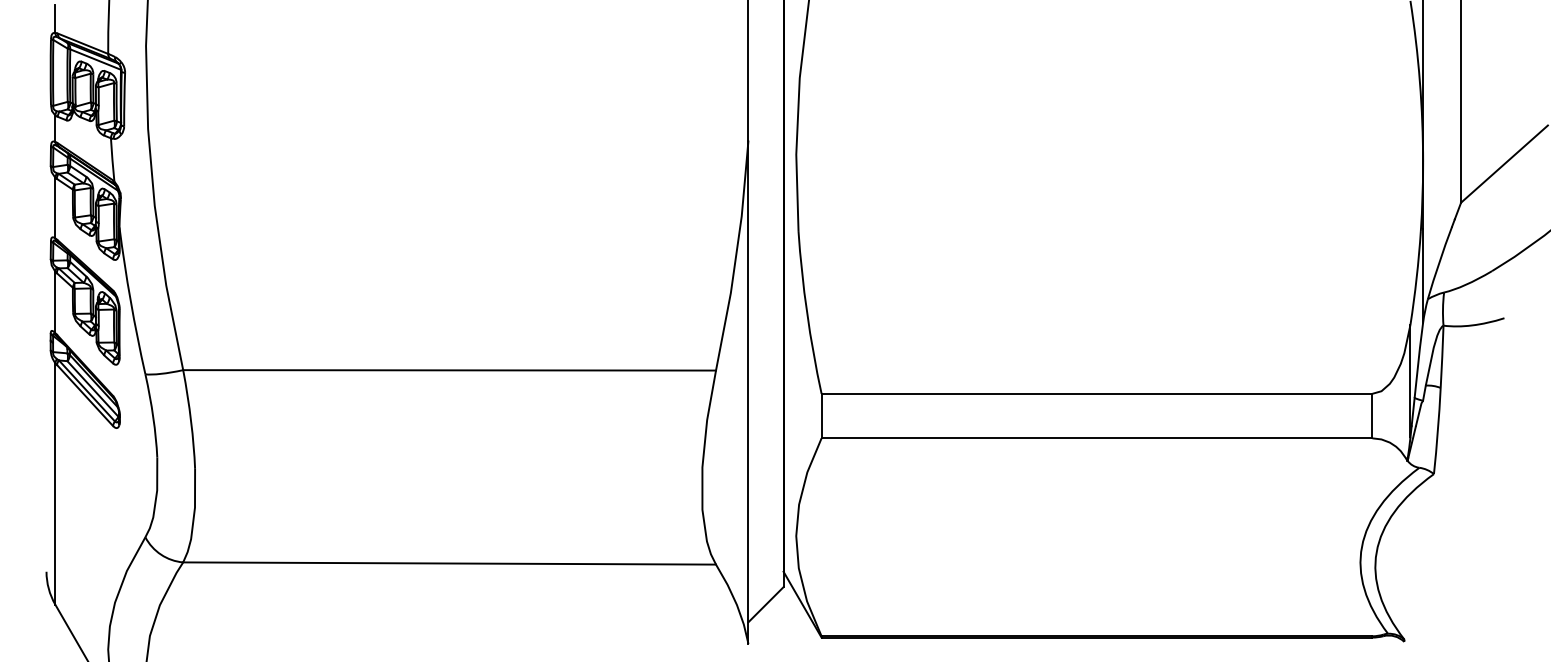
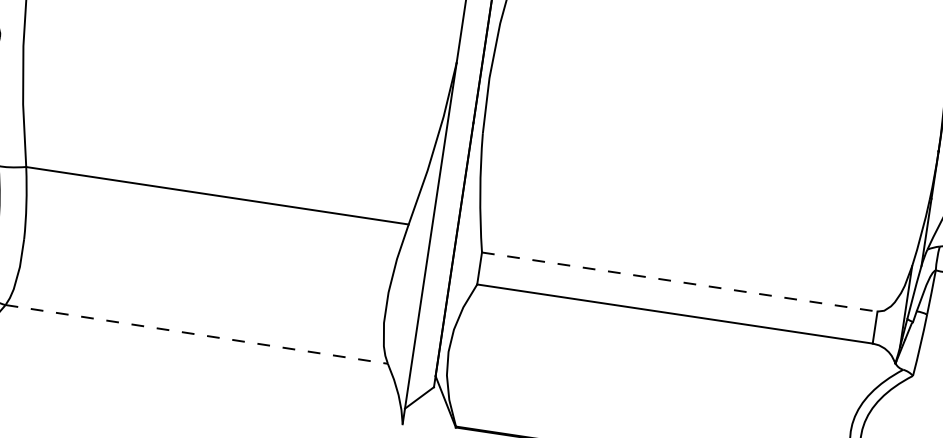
line: (1097, 393) -> (680, 281), solid -> dashed
line: (450, 563) -> (197, 334), solid -> dashed

